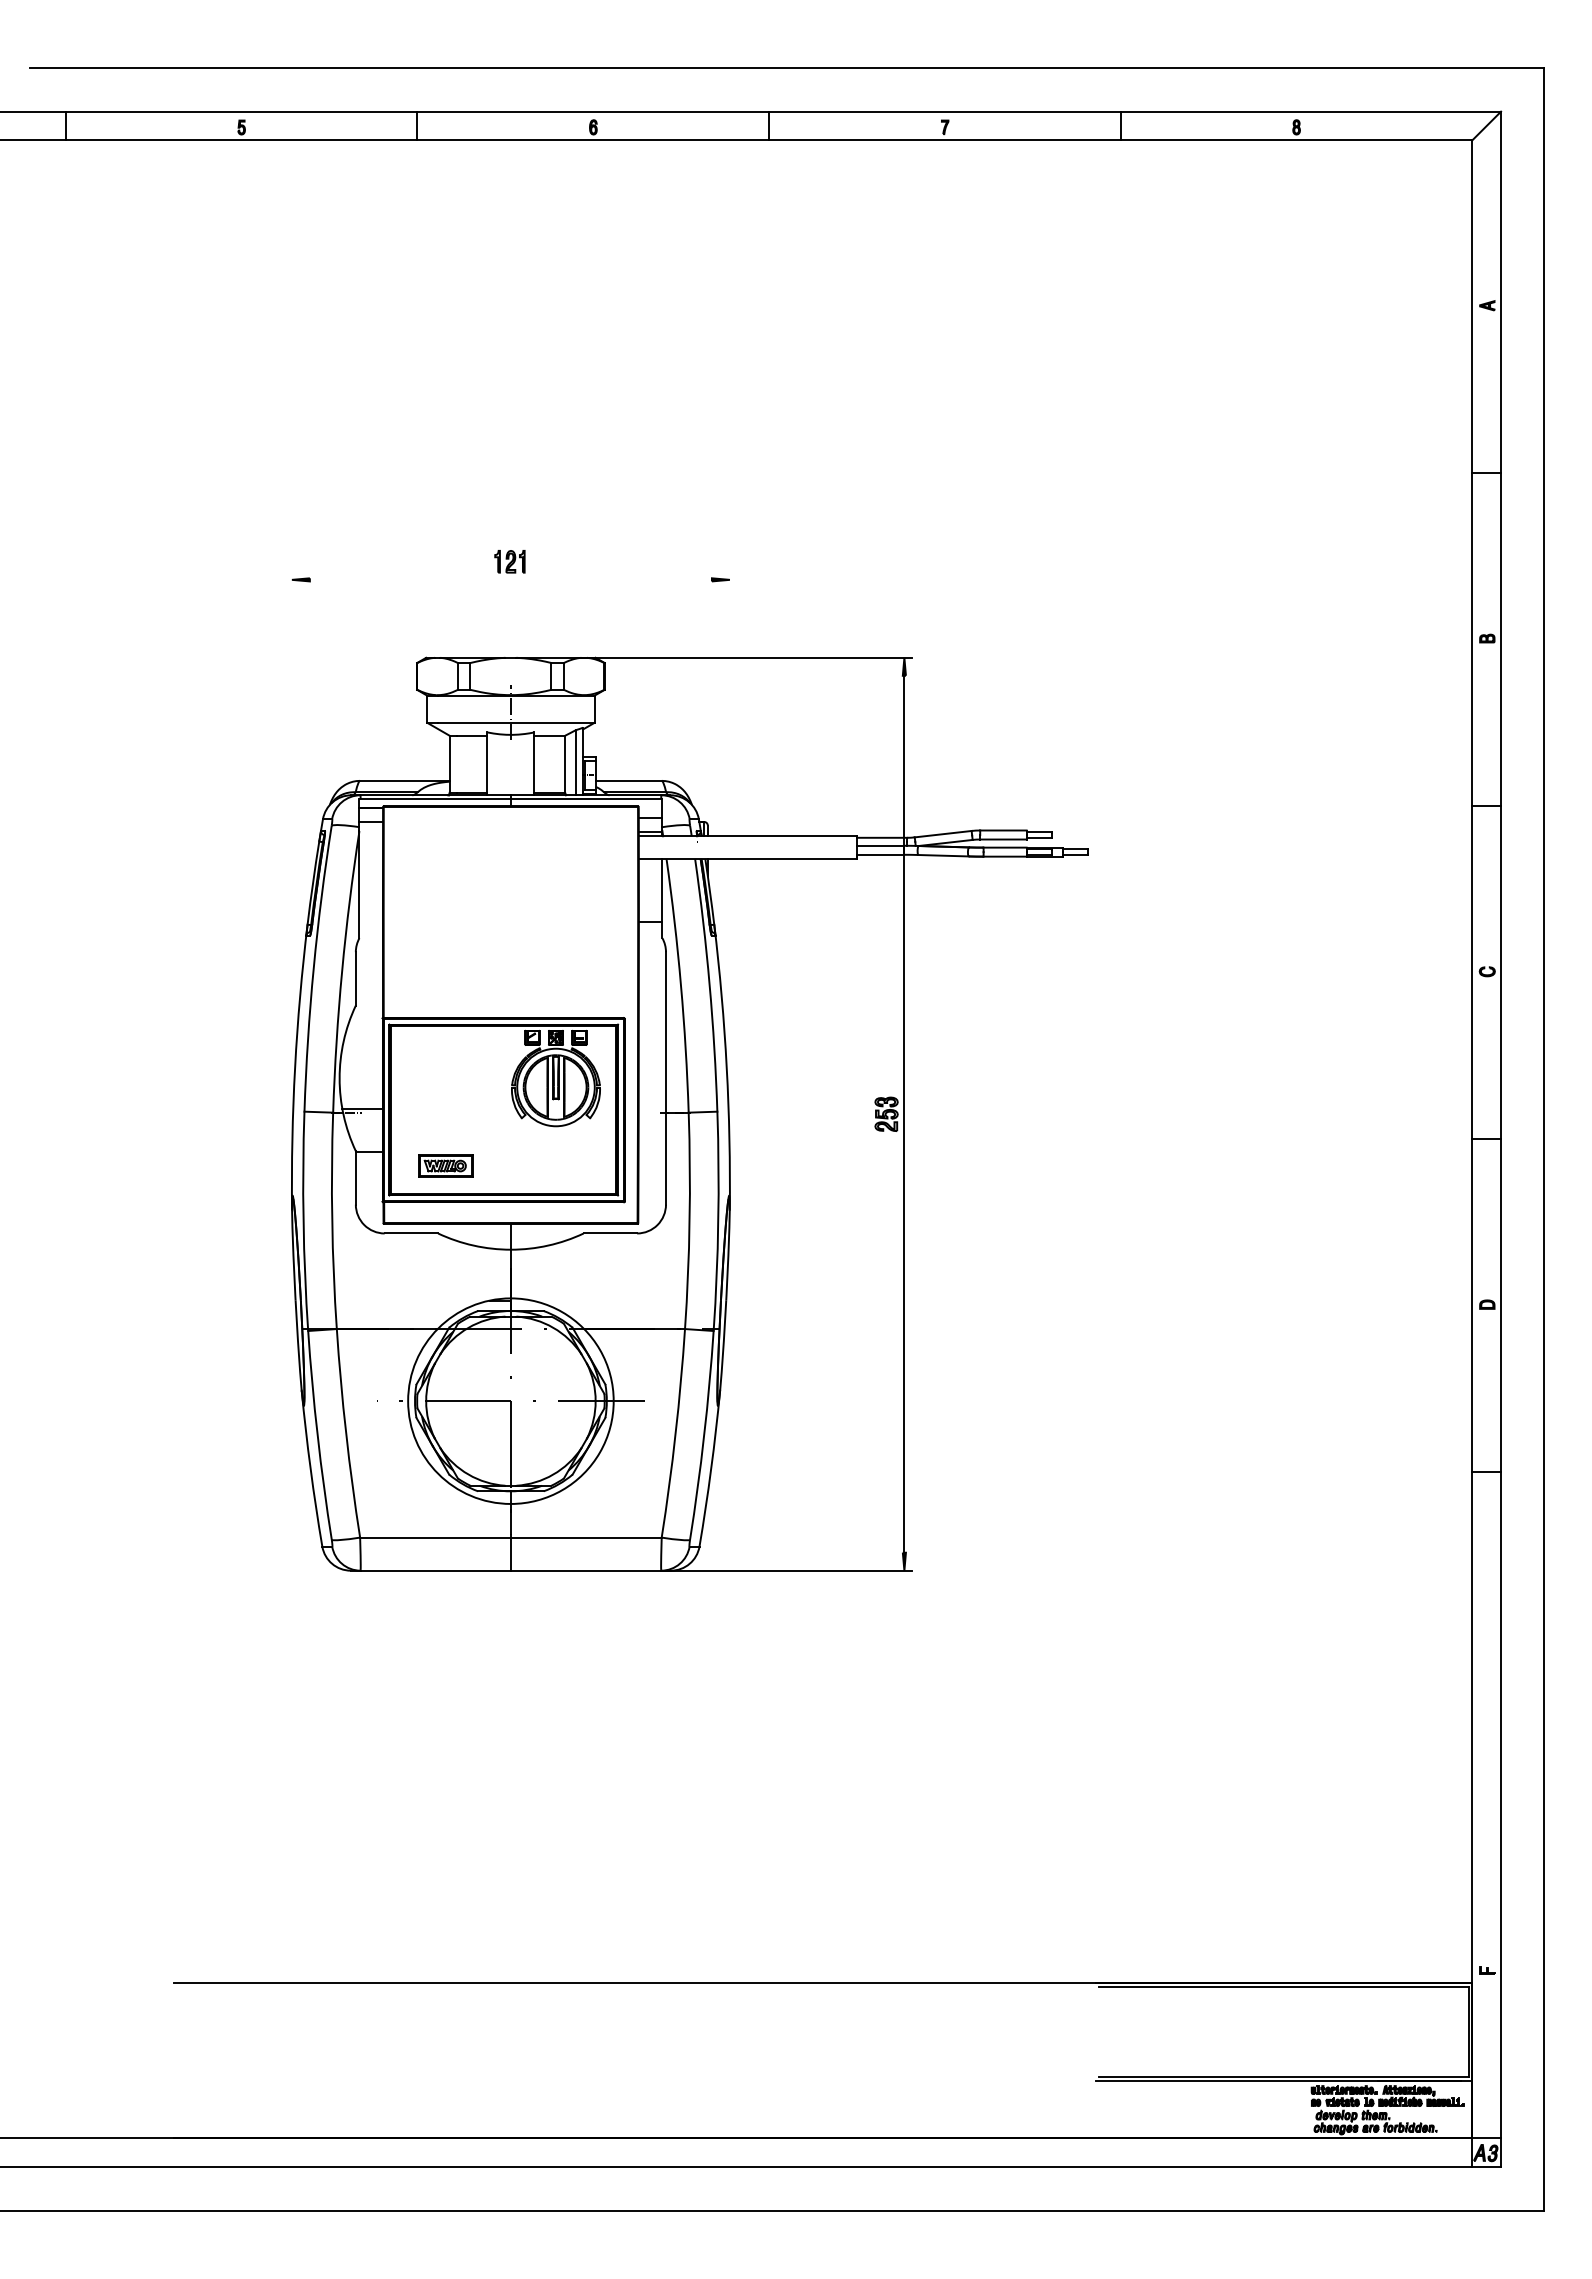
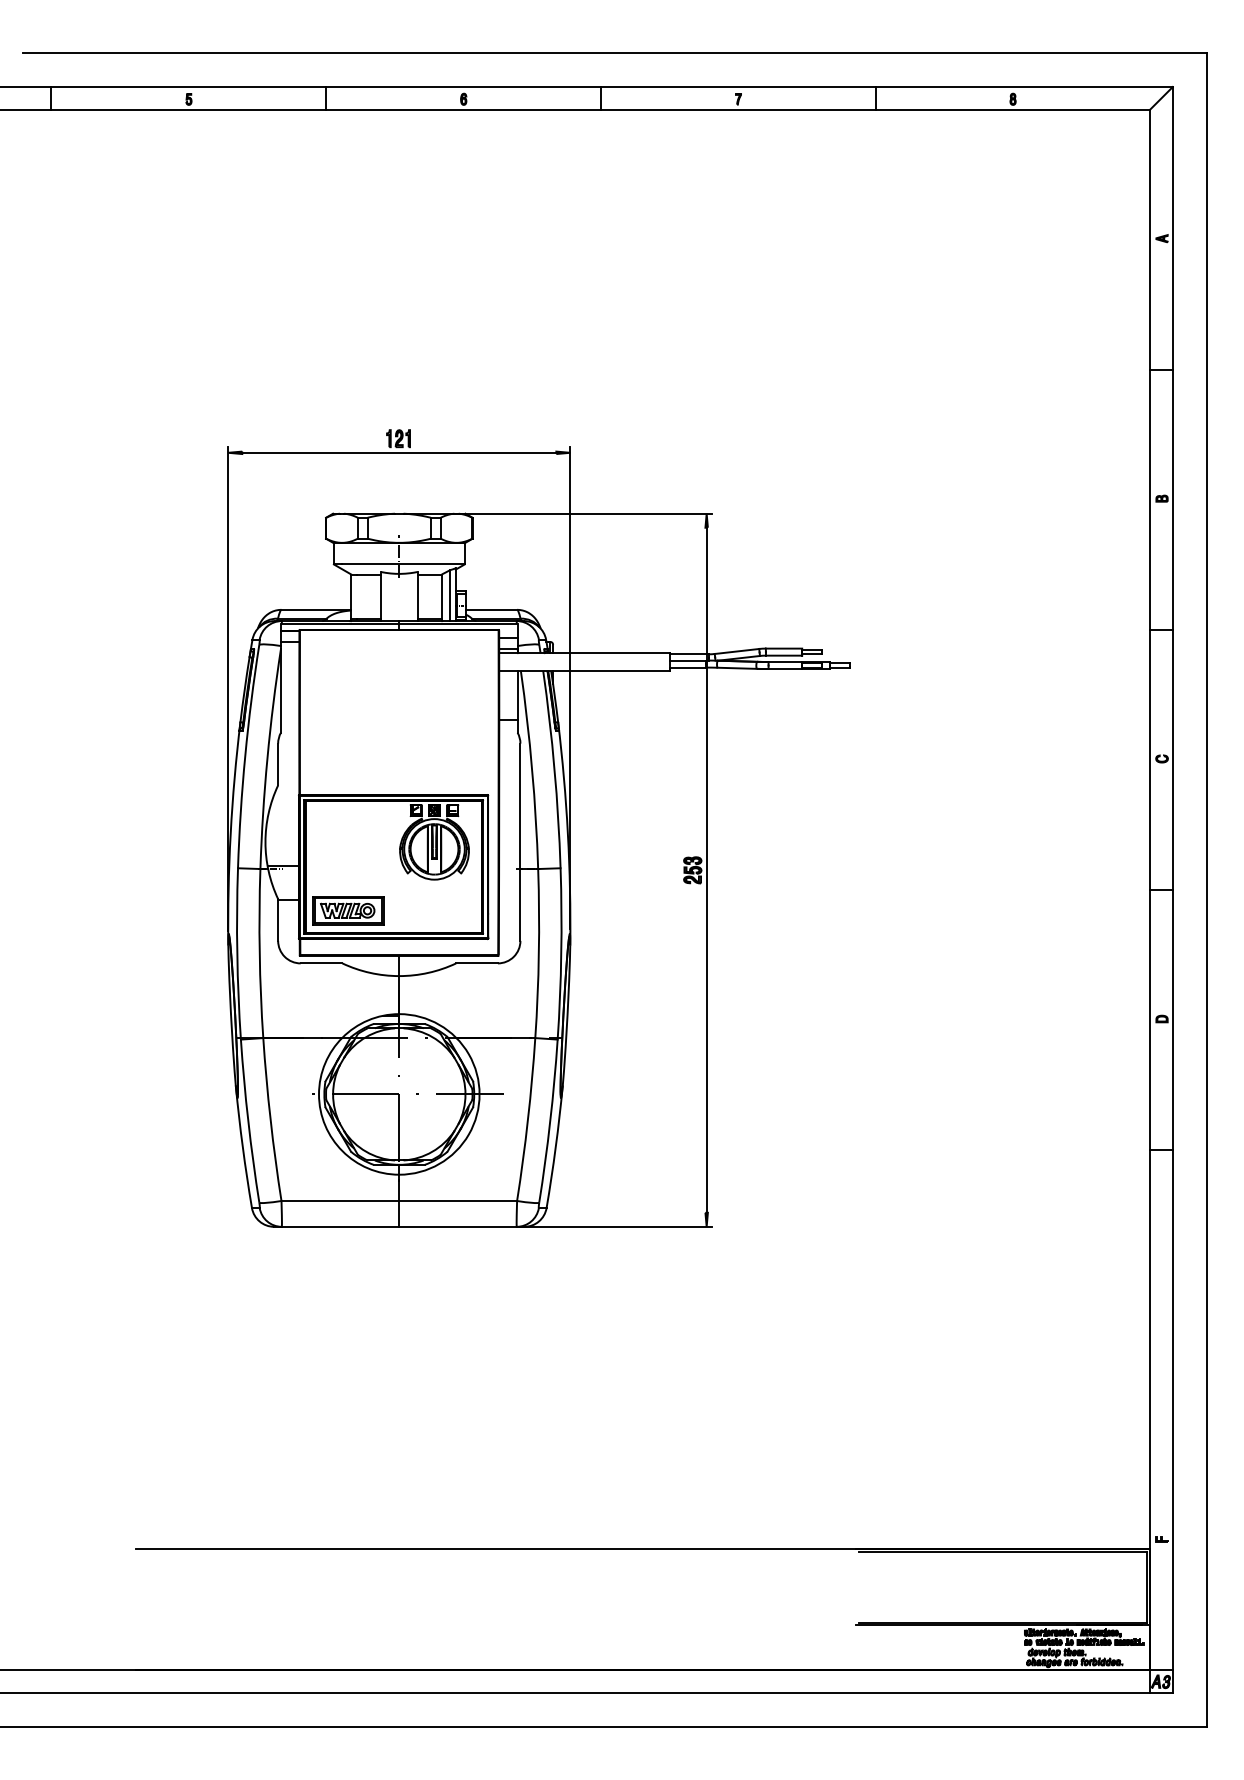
line: (510, 579) -> (398, 452), added
line: (729, 880) -> (570, 687), added
line: (291, 881) -> (227, 688), added
part: (445, 1165) -> (348, 910), size x1.67

